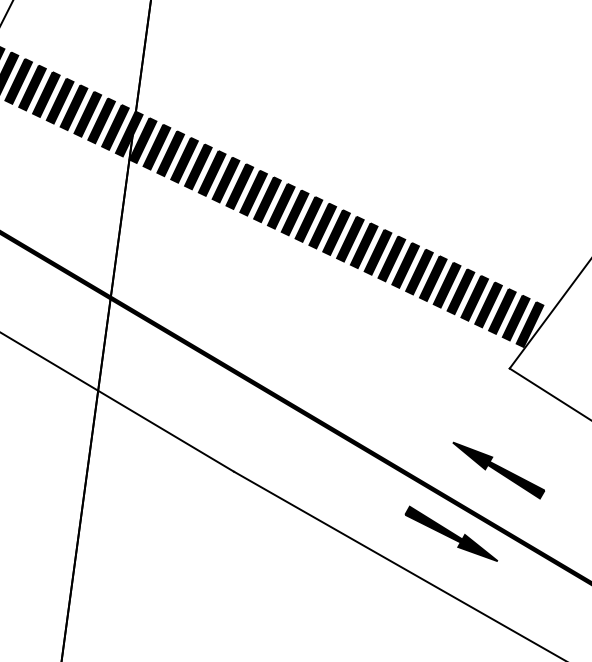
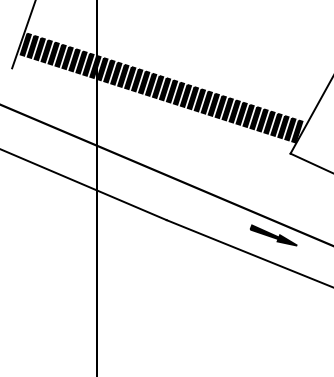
part: (497, 470) -> (291, 202), removed

